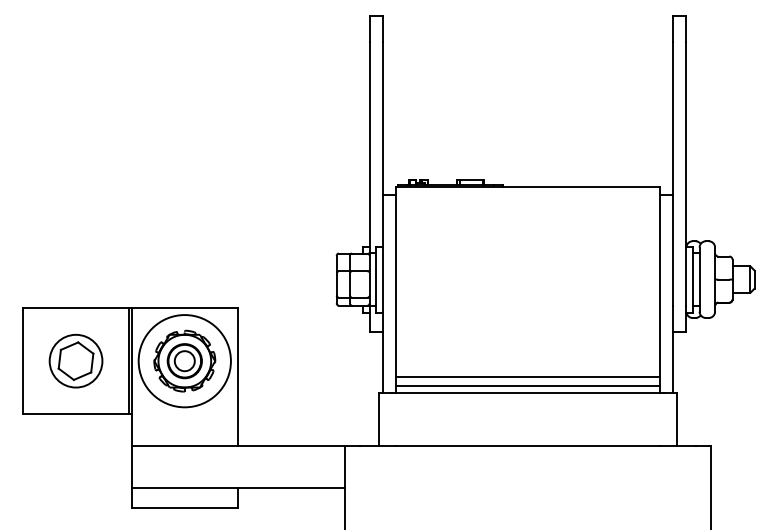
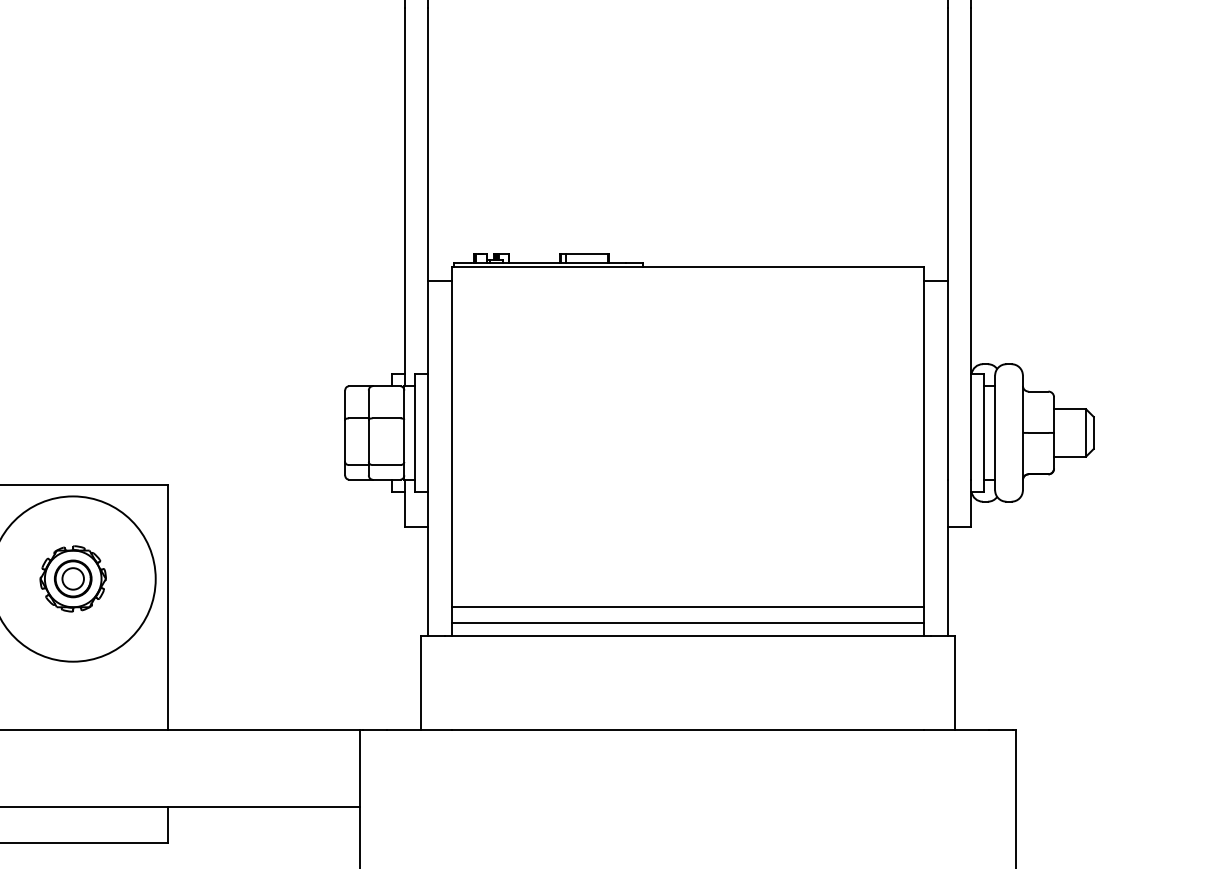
part: (184, 360) -> (72, 577), size x0.6

